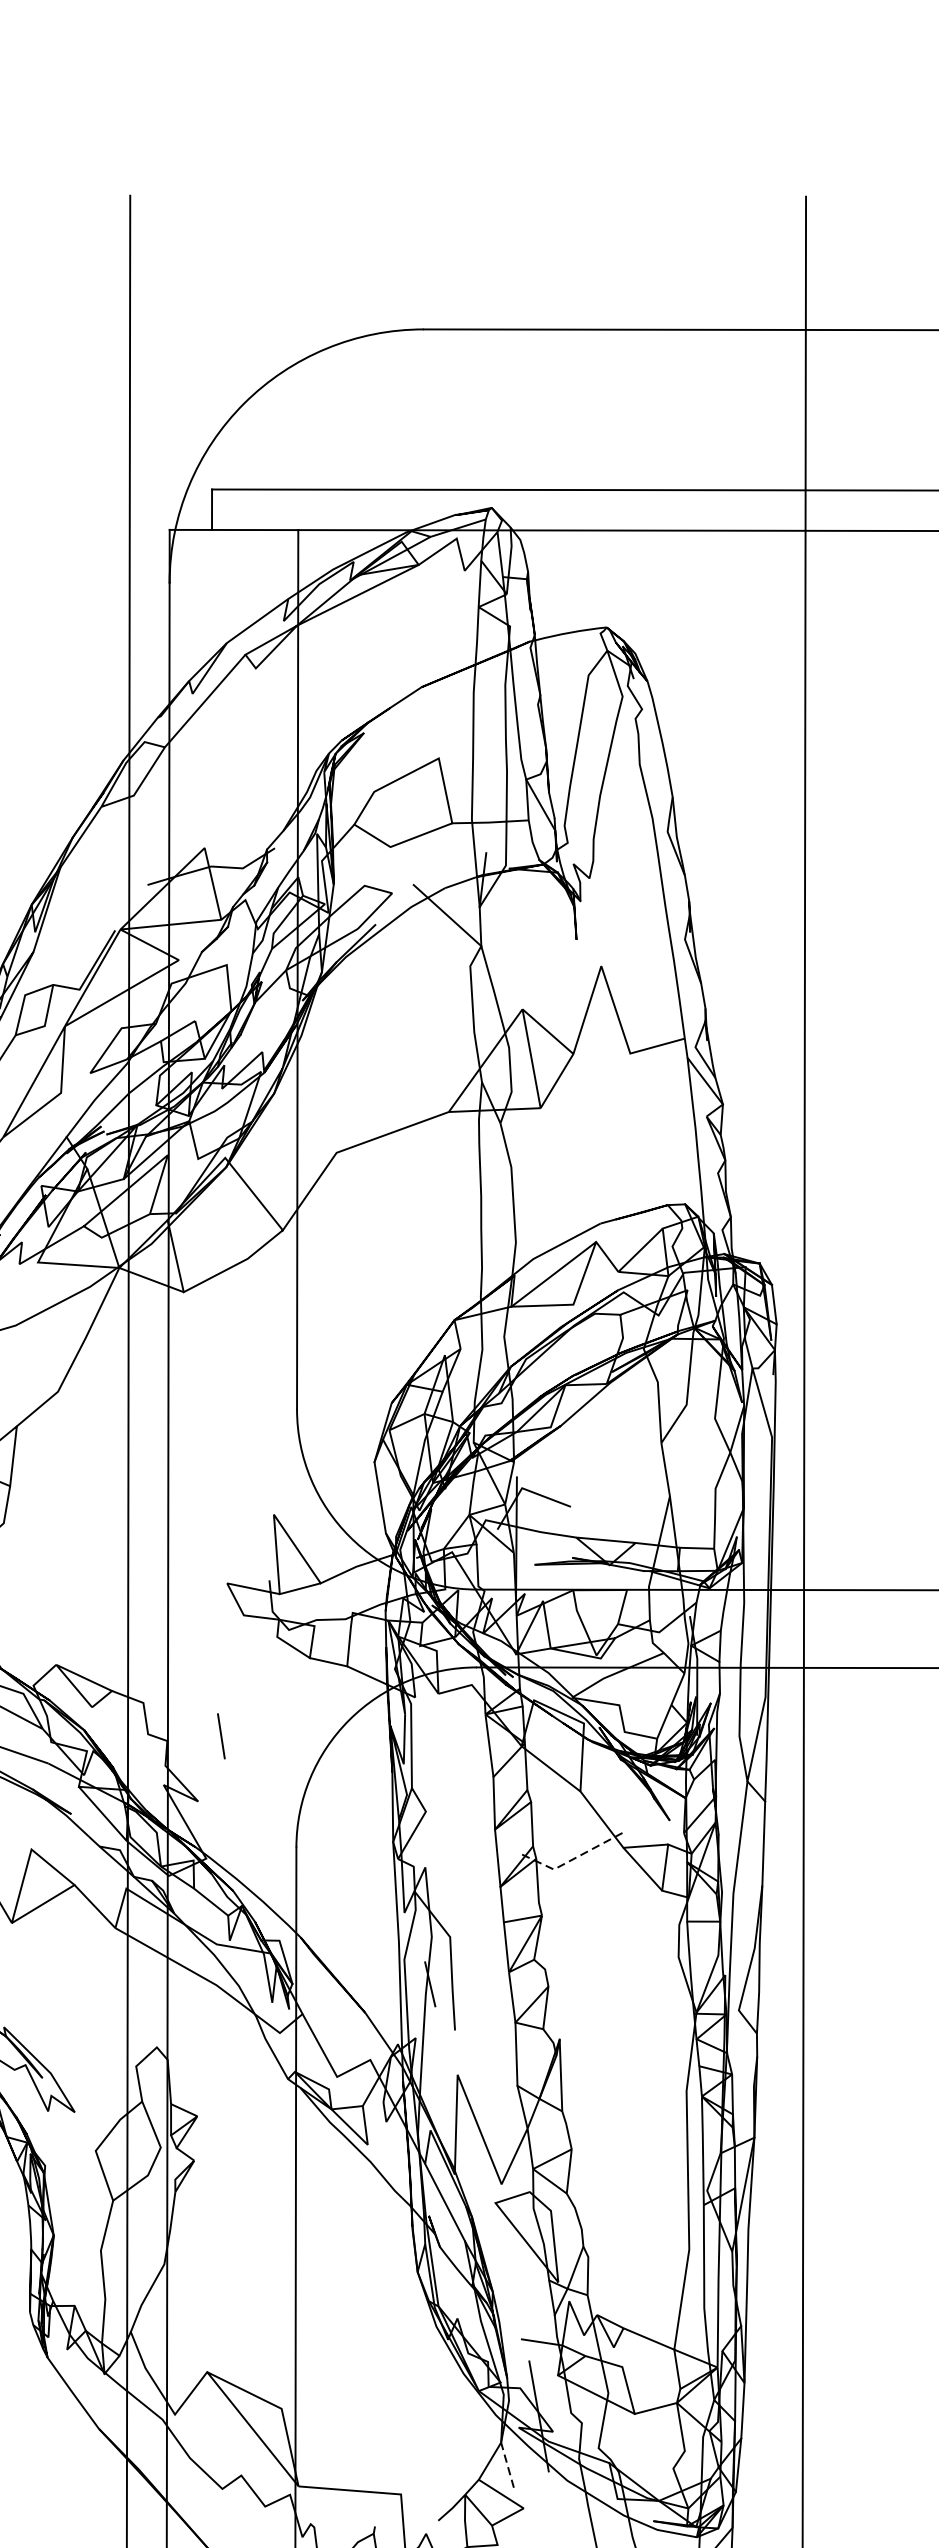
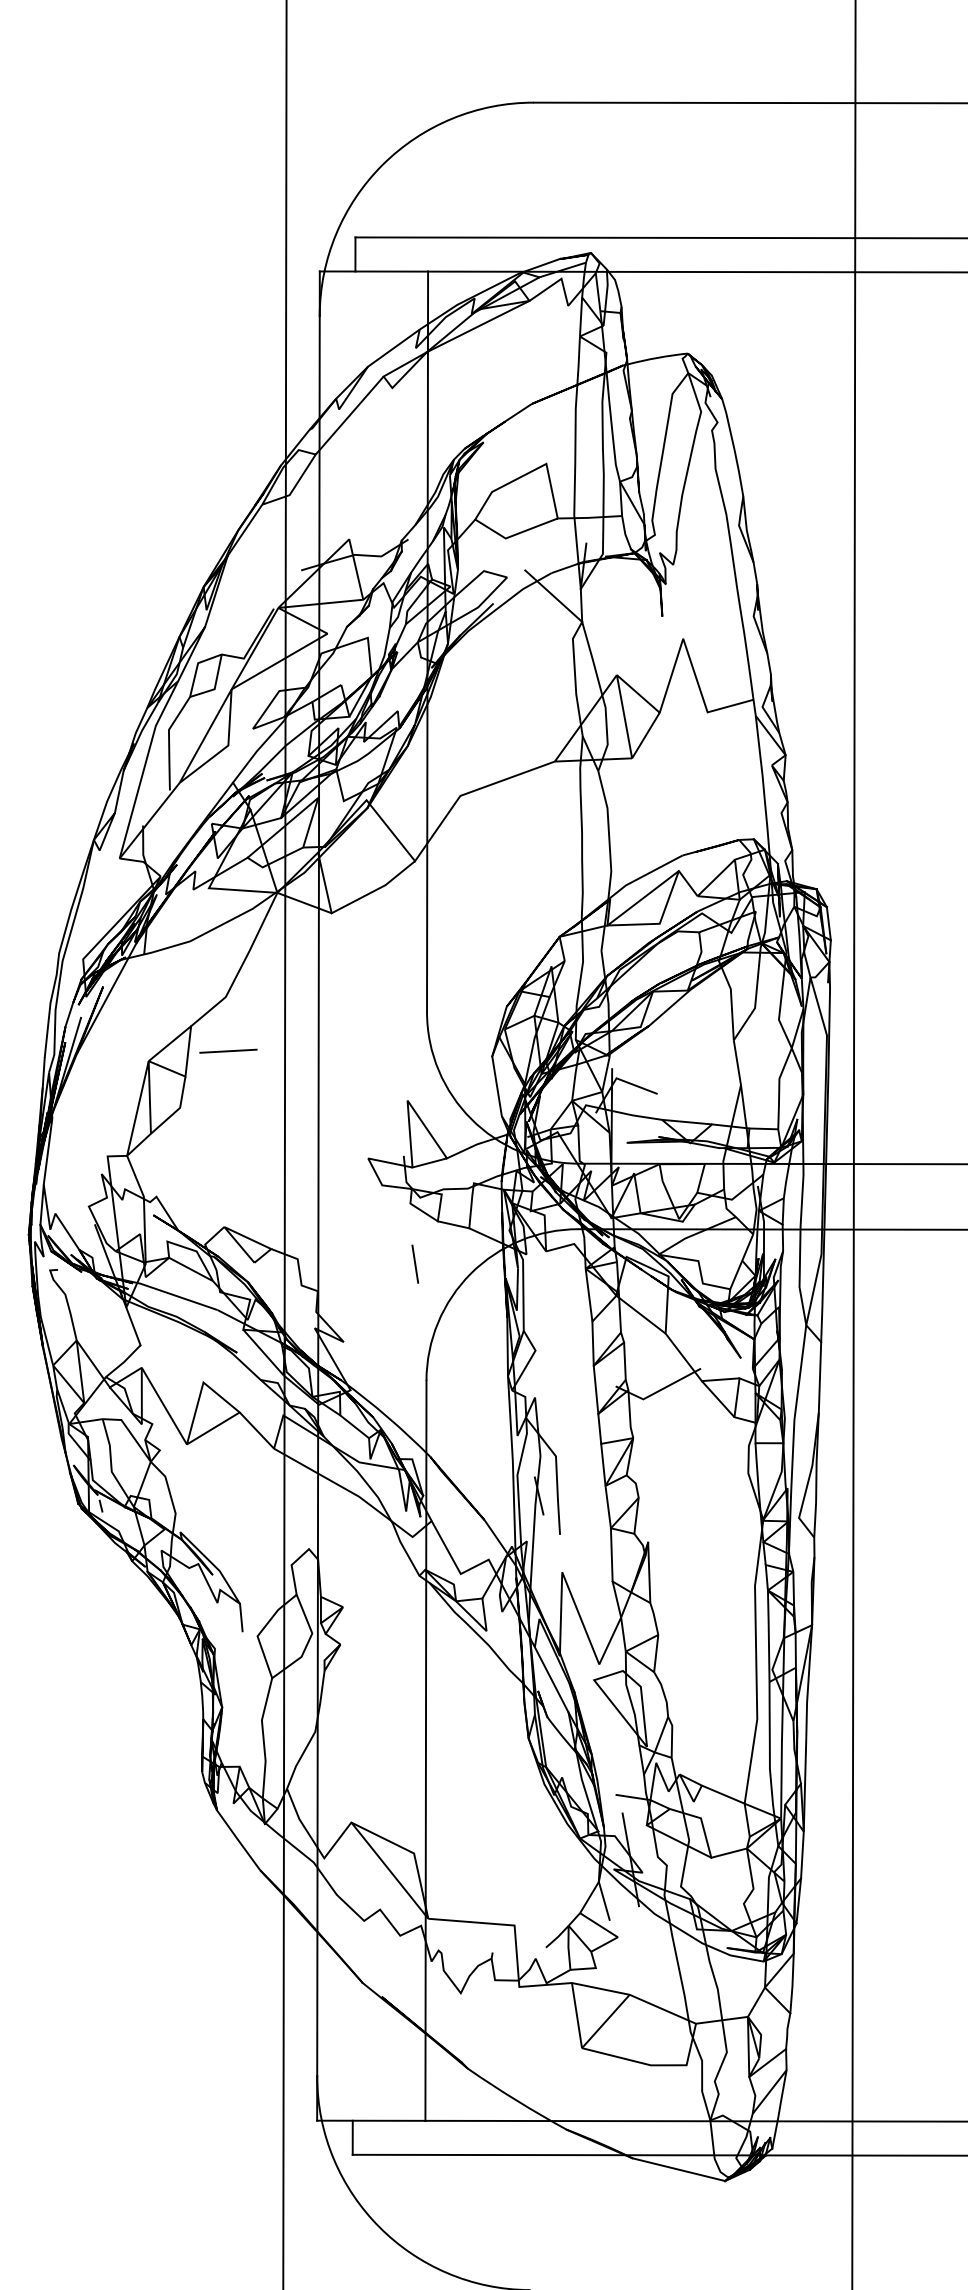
line: (61, 1455) -> (228, 1050), added
line: (221, 1735) -> (415, 1263), moved
line: (571, 1860) -> (658, 1391), dashed -> solid
line: (76, 2128) -> (241, 1617), added
line: (507, 2464) -> (604, 1900), dashed -> solid

